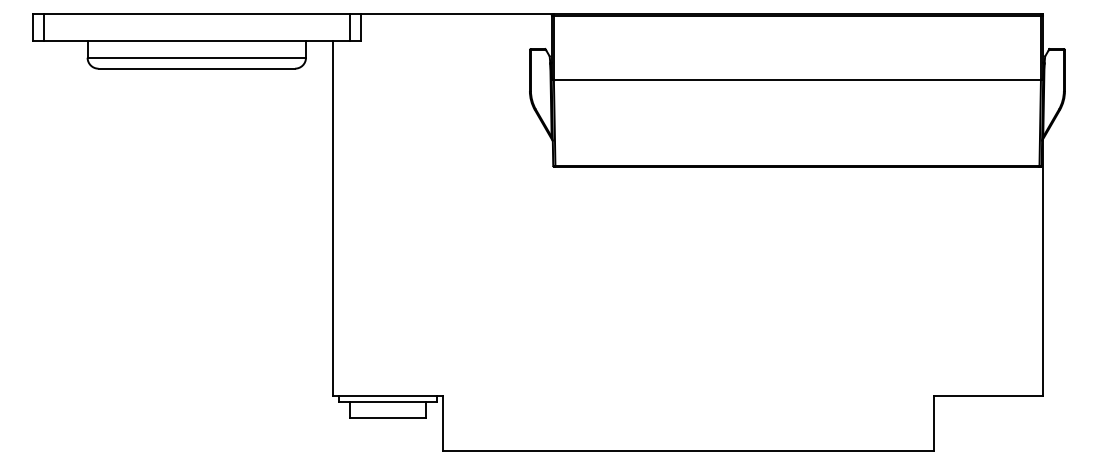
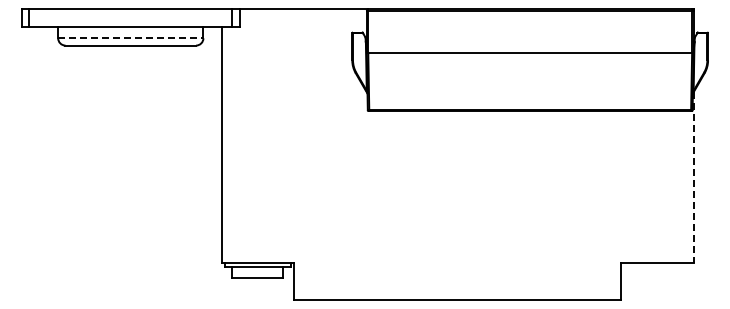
line: (196, 58) -> (130, 38), solid -> dashed
line: (1043, 267) -> (693, 177), solid -> dashed

